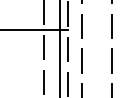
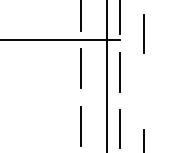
line: (81, 60) -> (142, 90), removed

